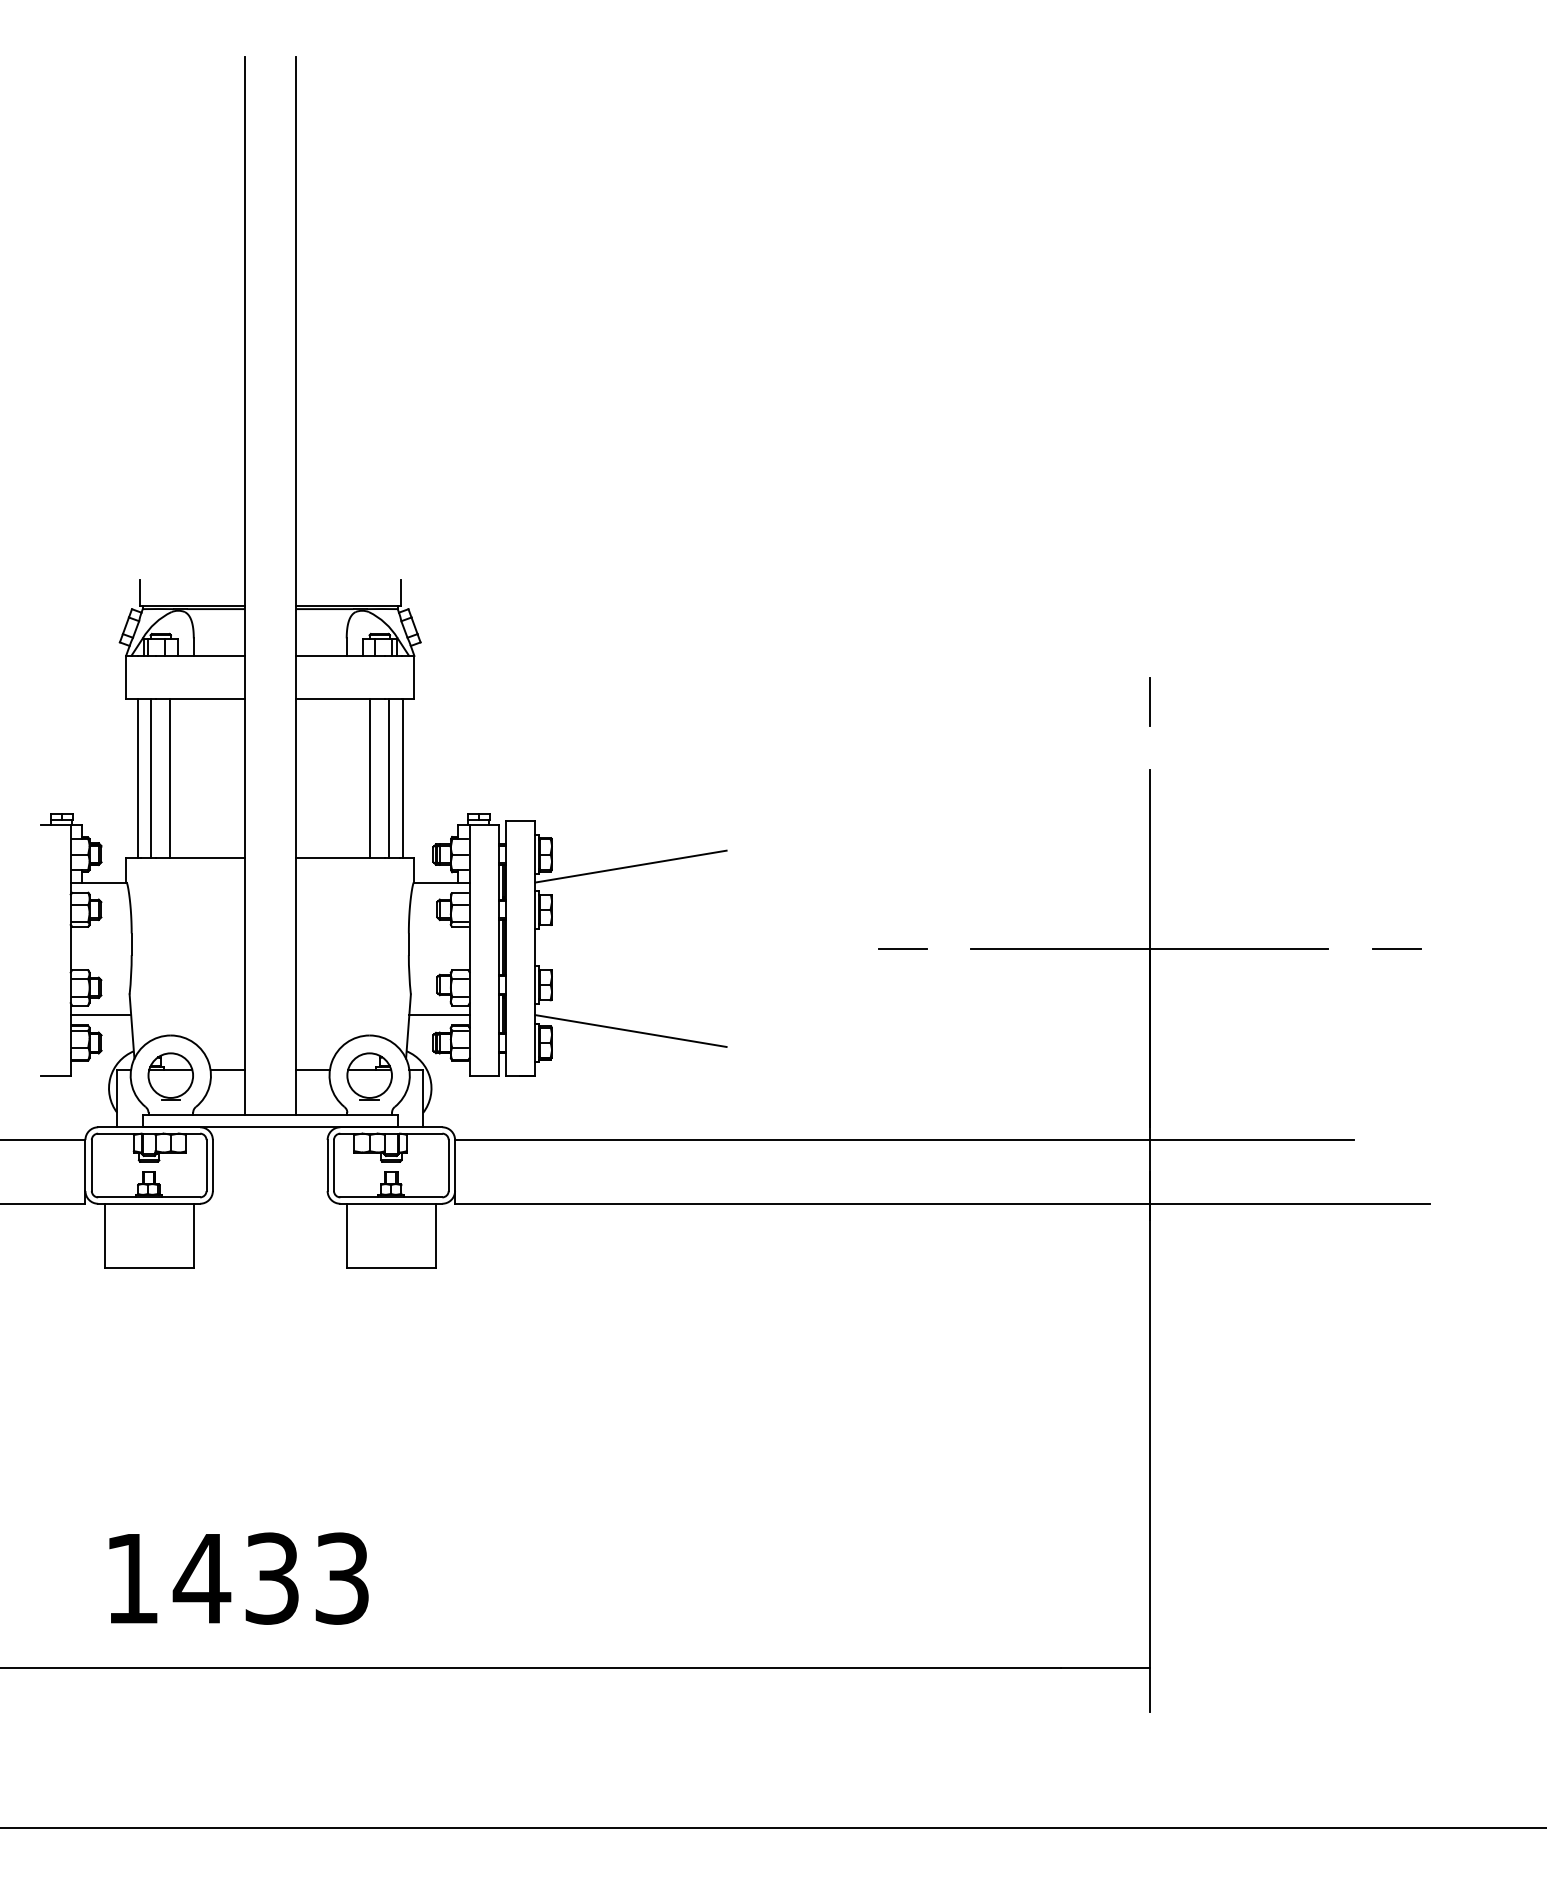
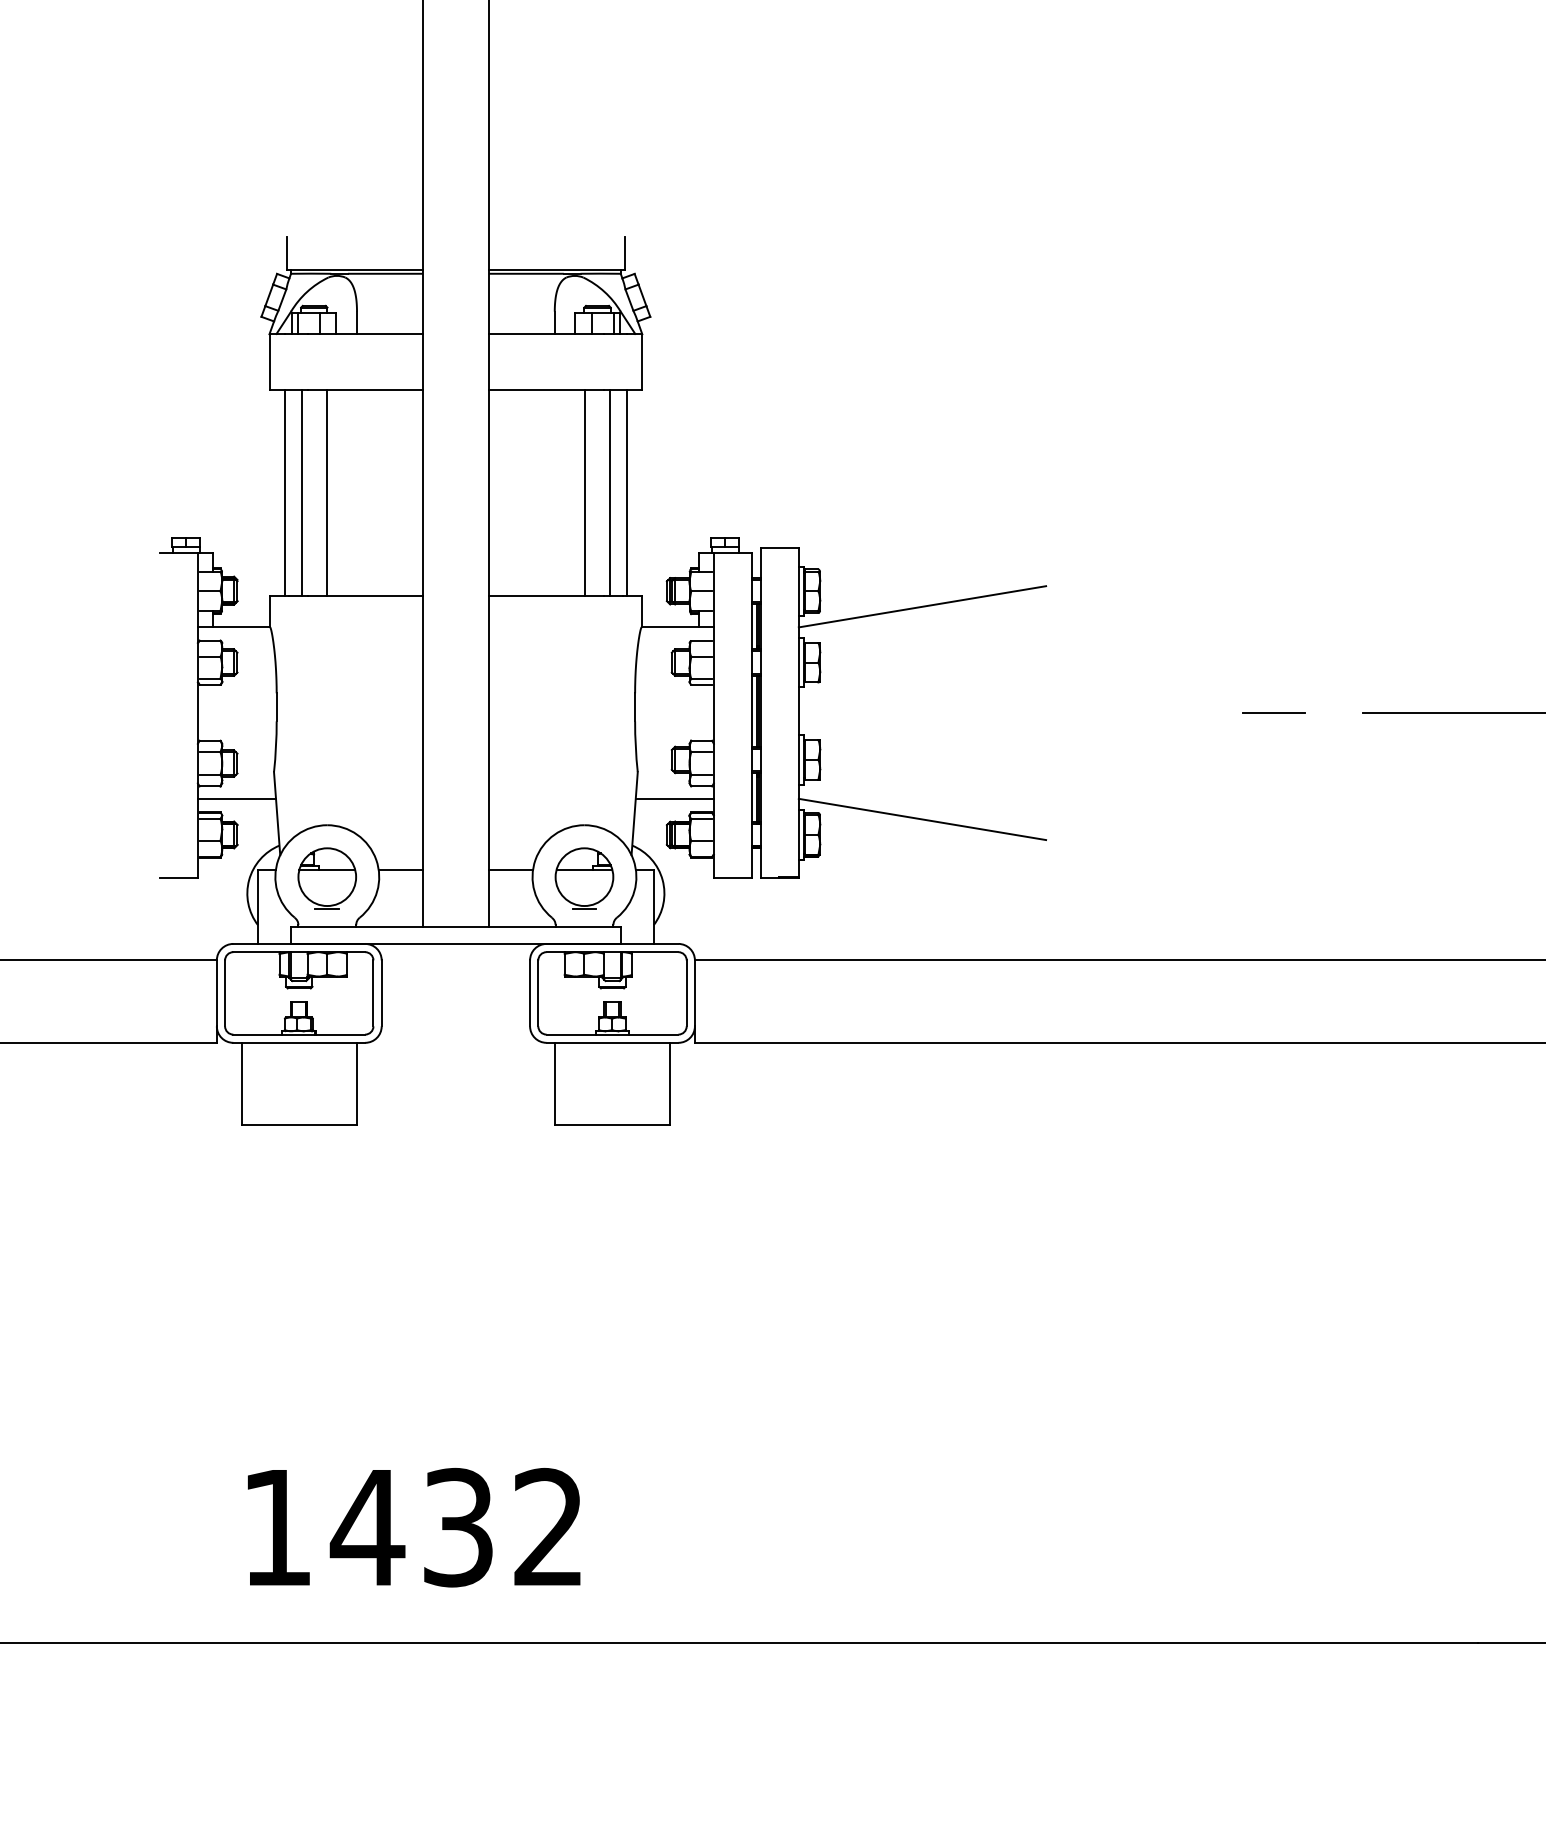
text: (341, 1578) -> (548, 1527), 1433 -> 1432

